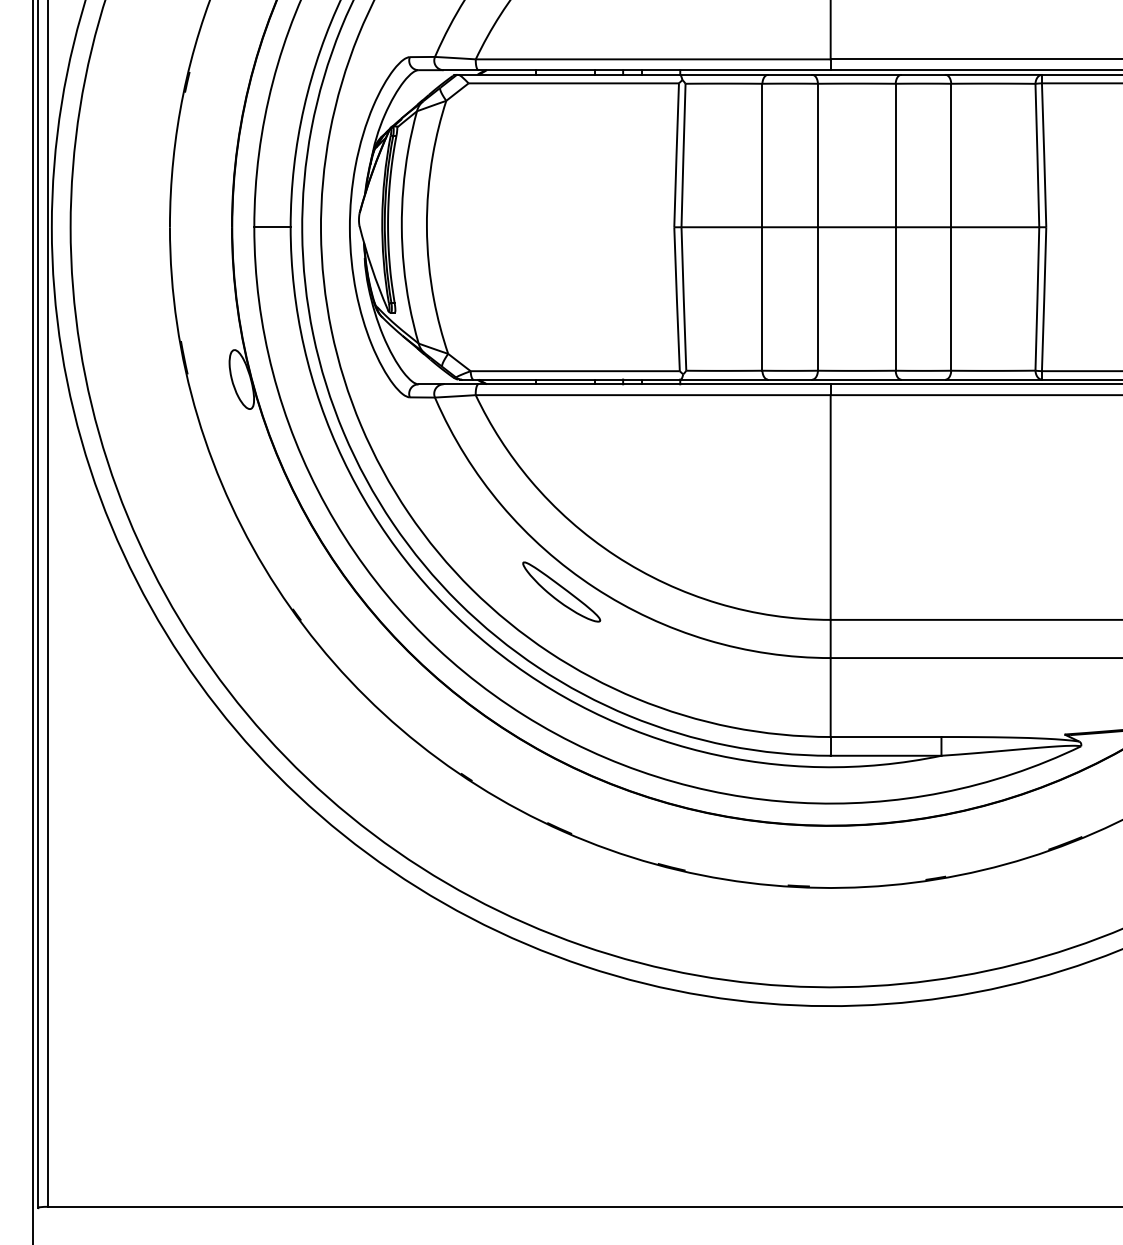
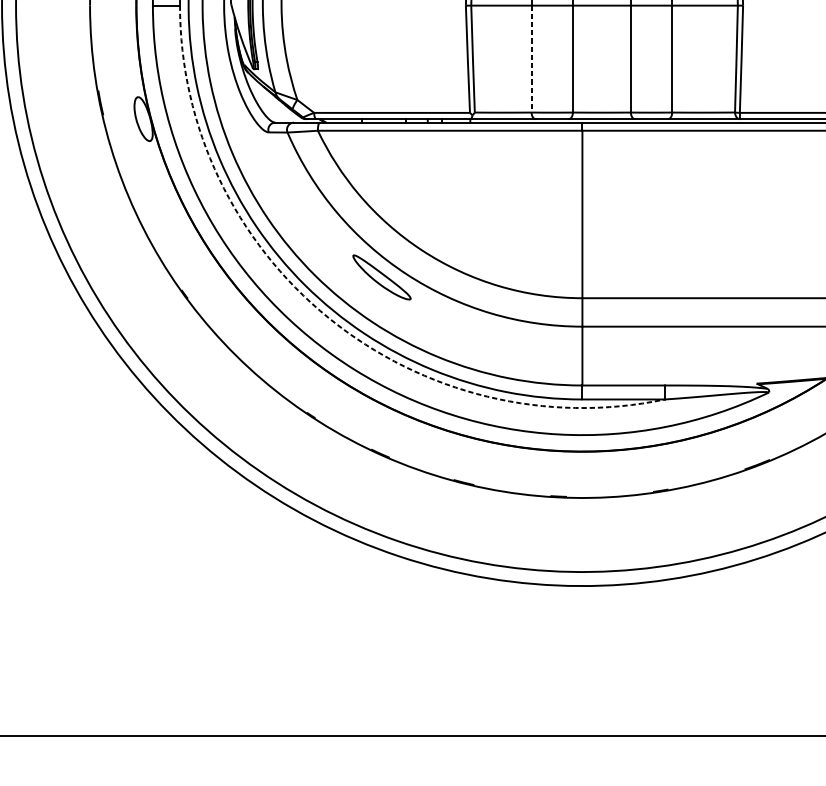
line: (762, 299) -> (531, 59), solid -> dashed
arc: (490, 646) -> (328, 318), solid -> dashed

